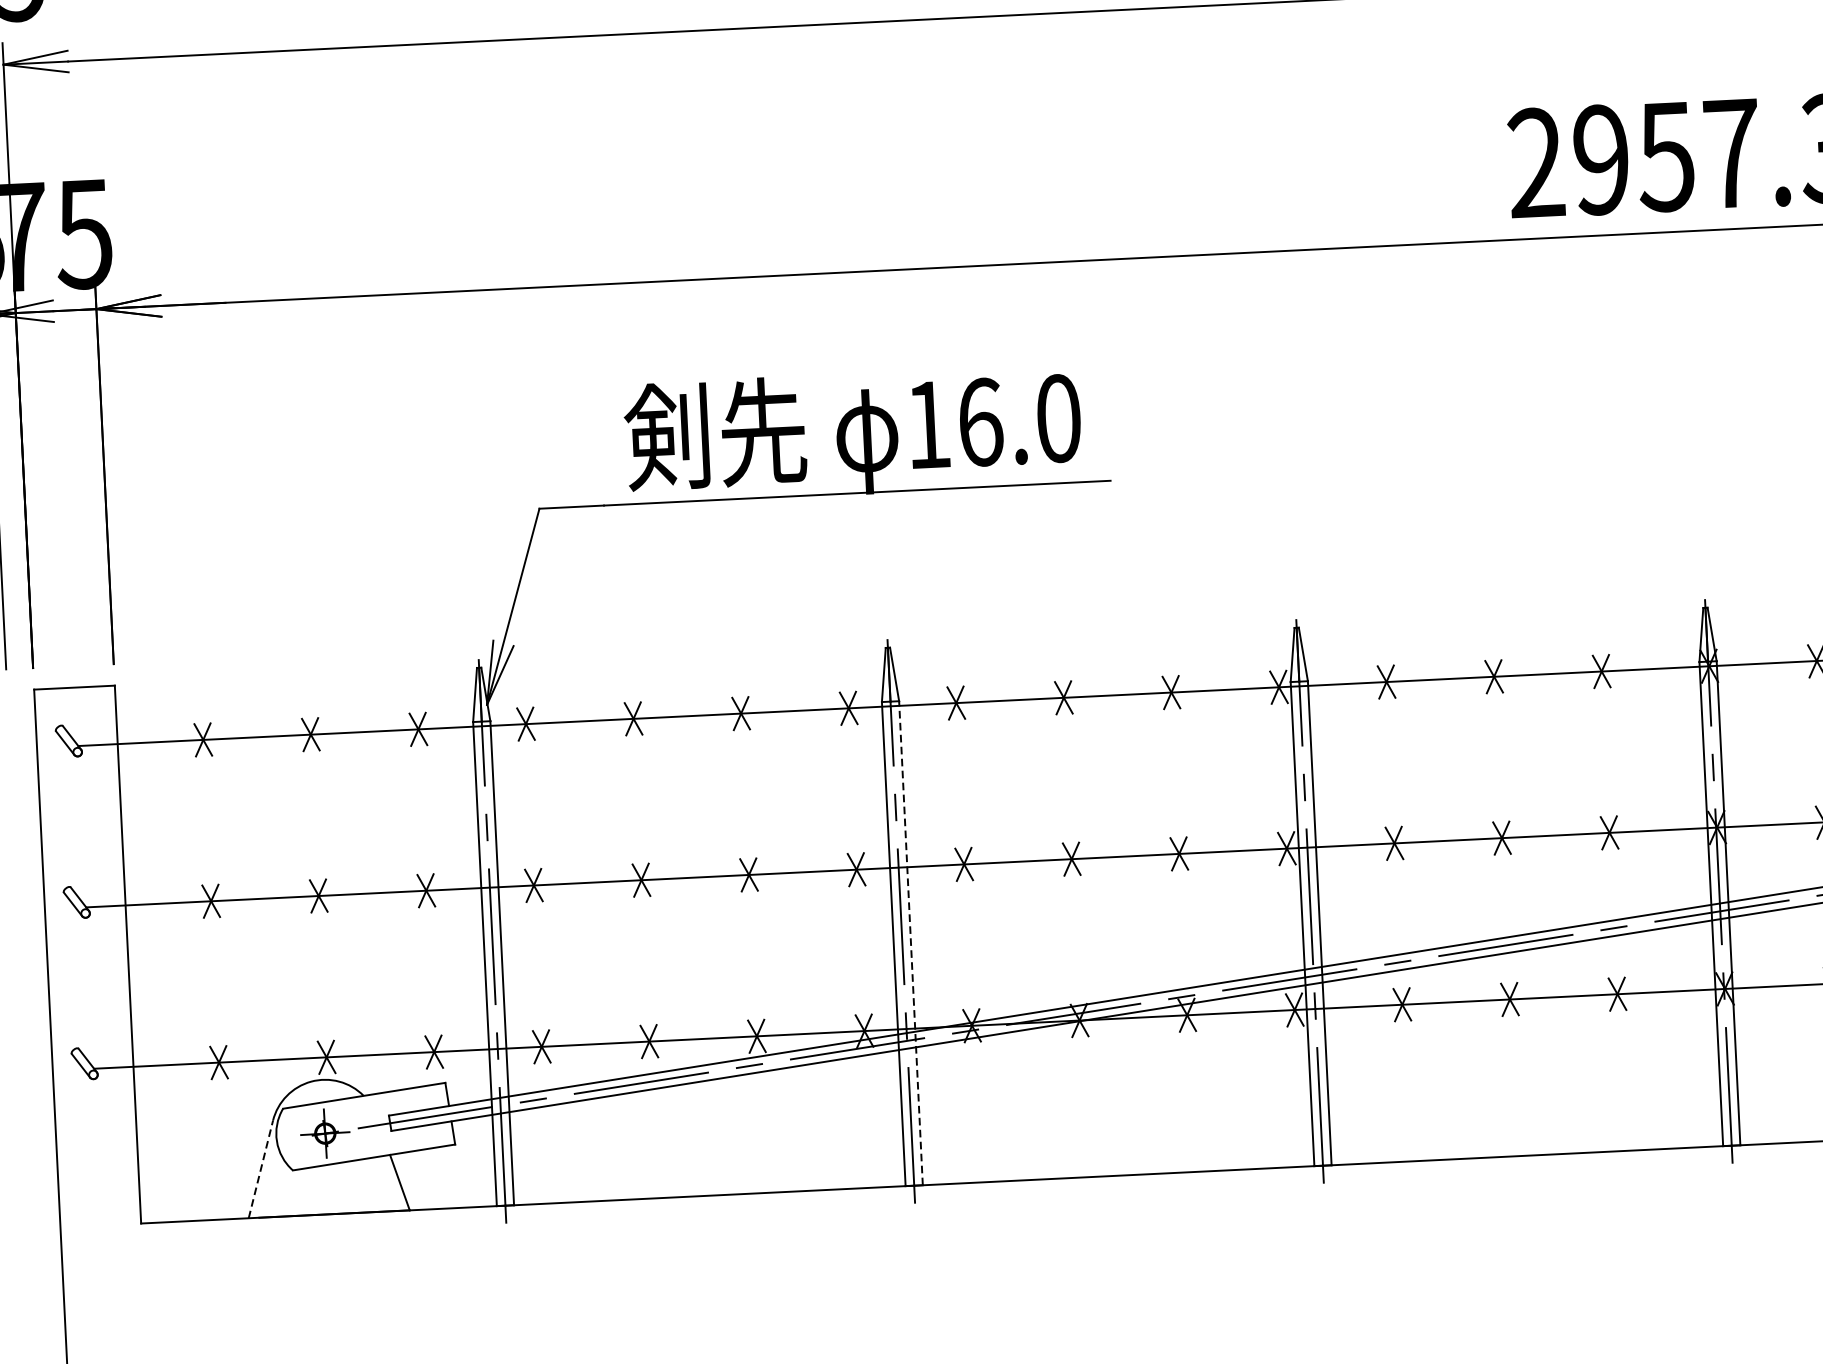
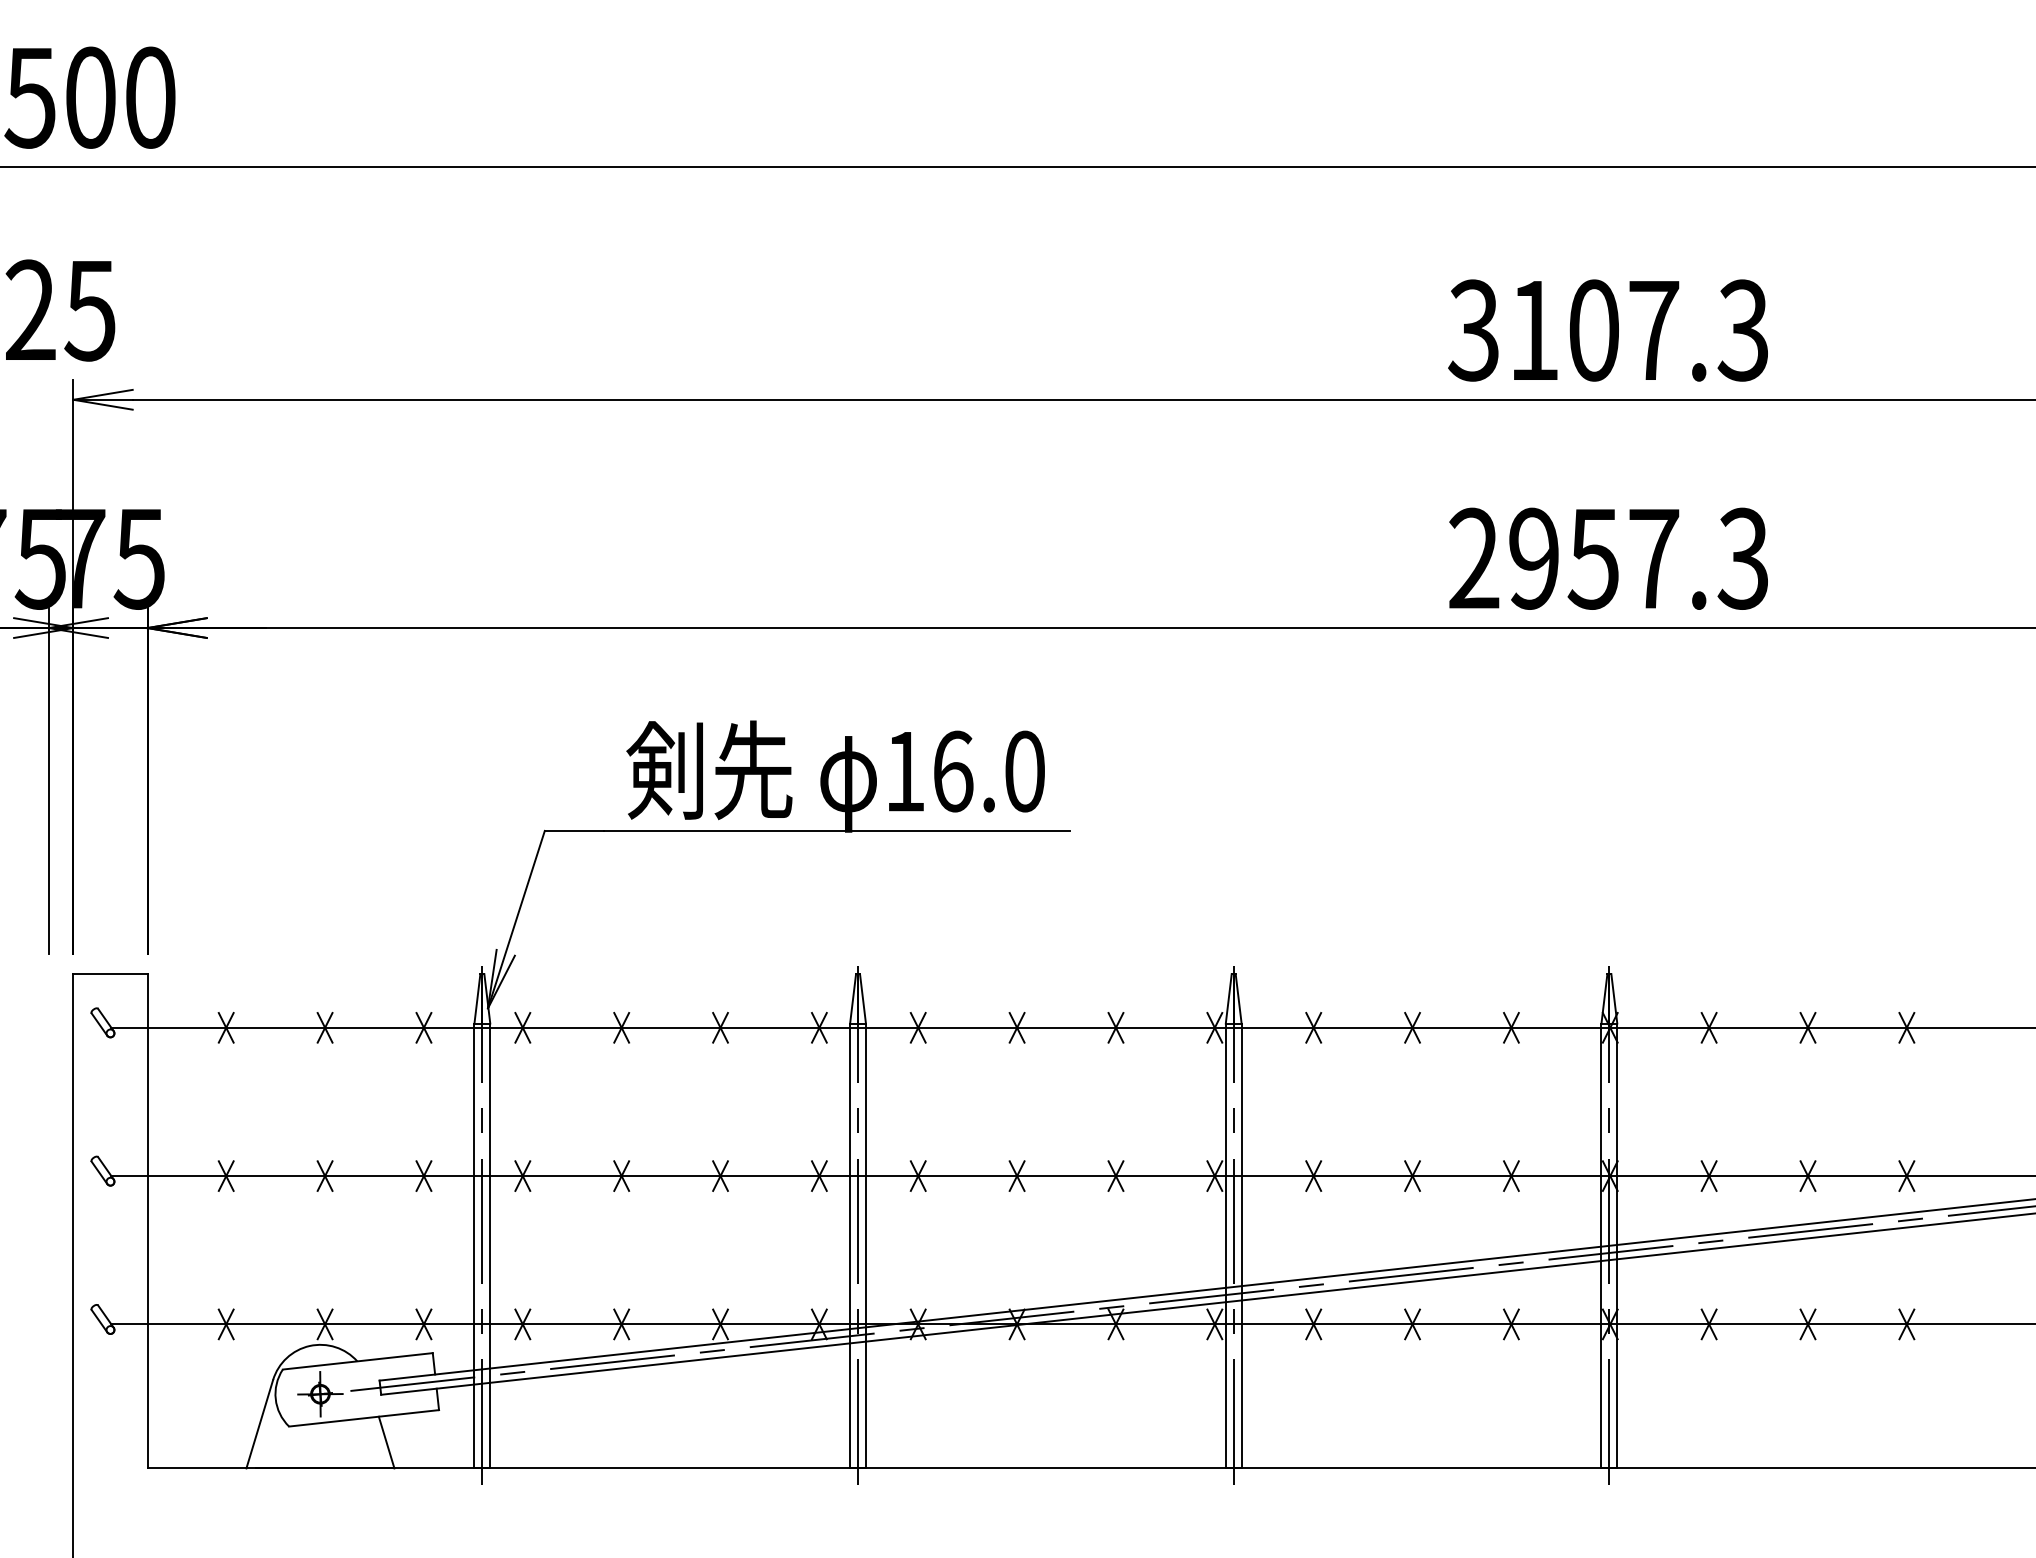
line: (910, 942) -> (865, 1245), dashed -> solid
line: (260, 1168) -> (259, 1423), dashed -> solid

